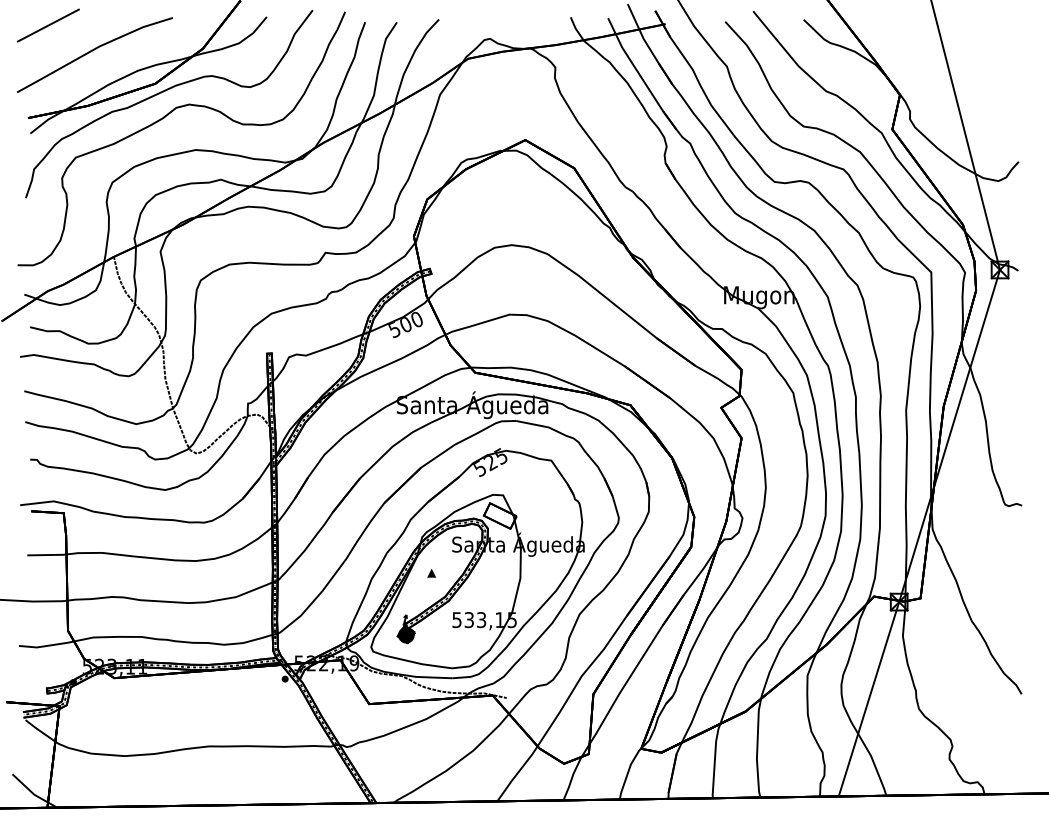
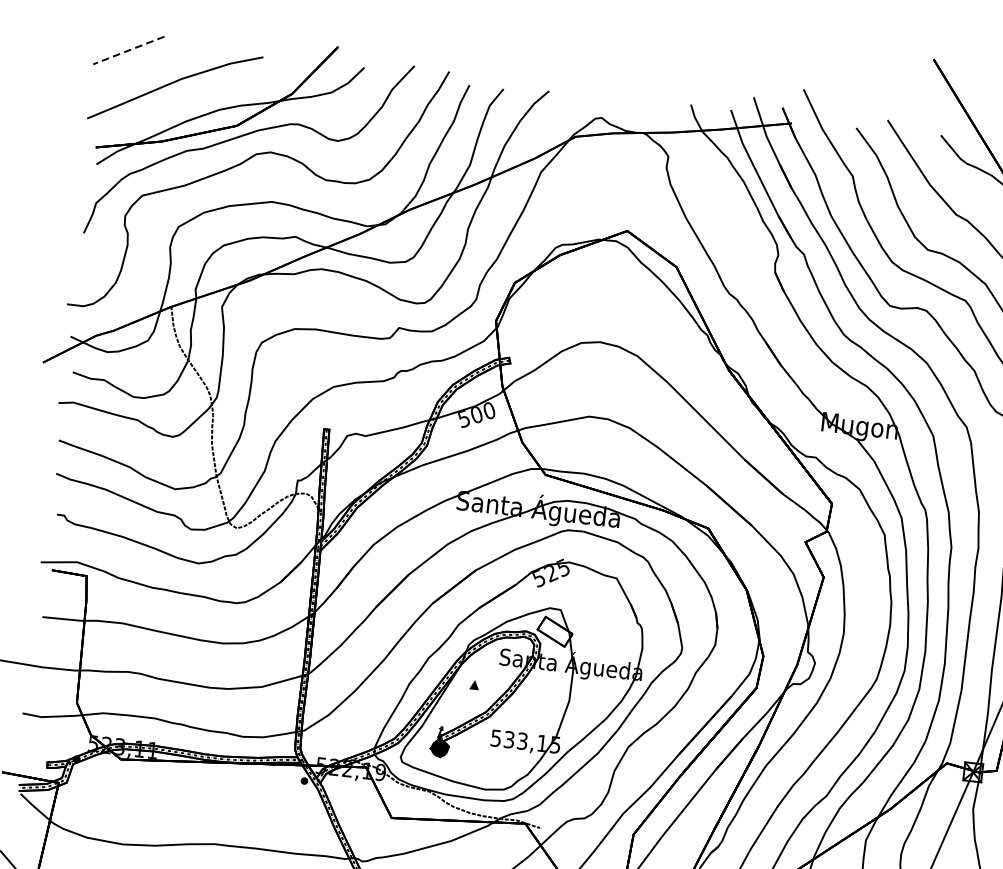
line: (47, 25) -> (127, 50), solid -> dashed

